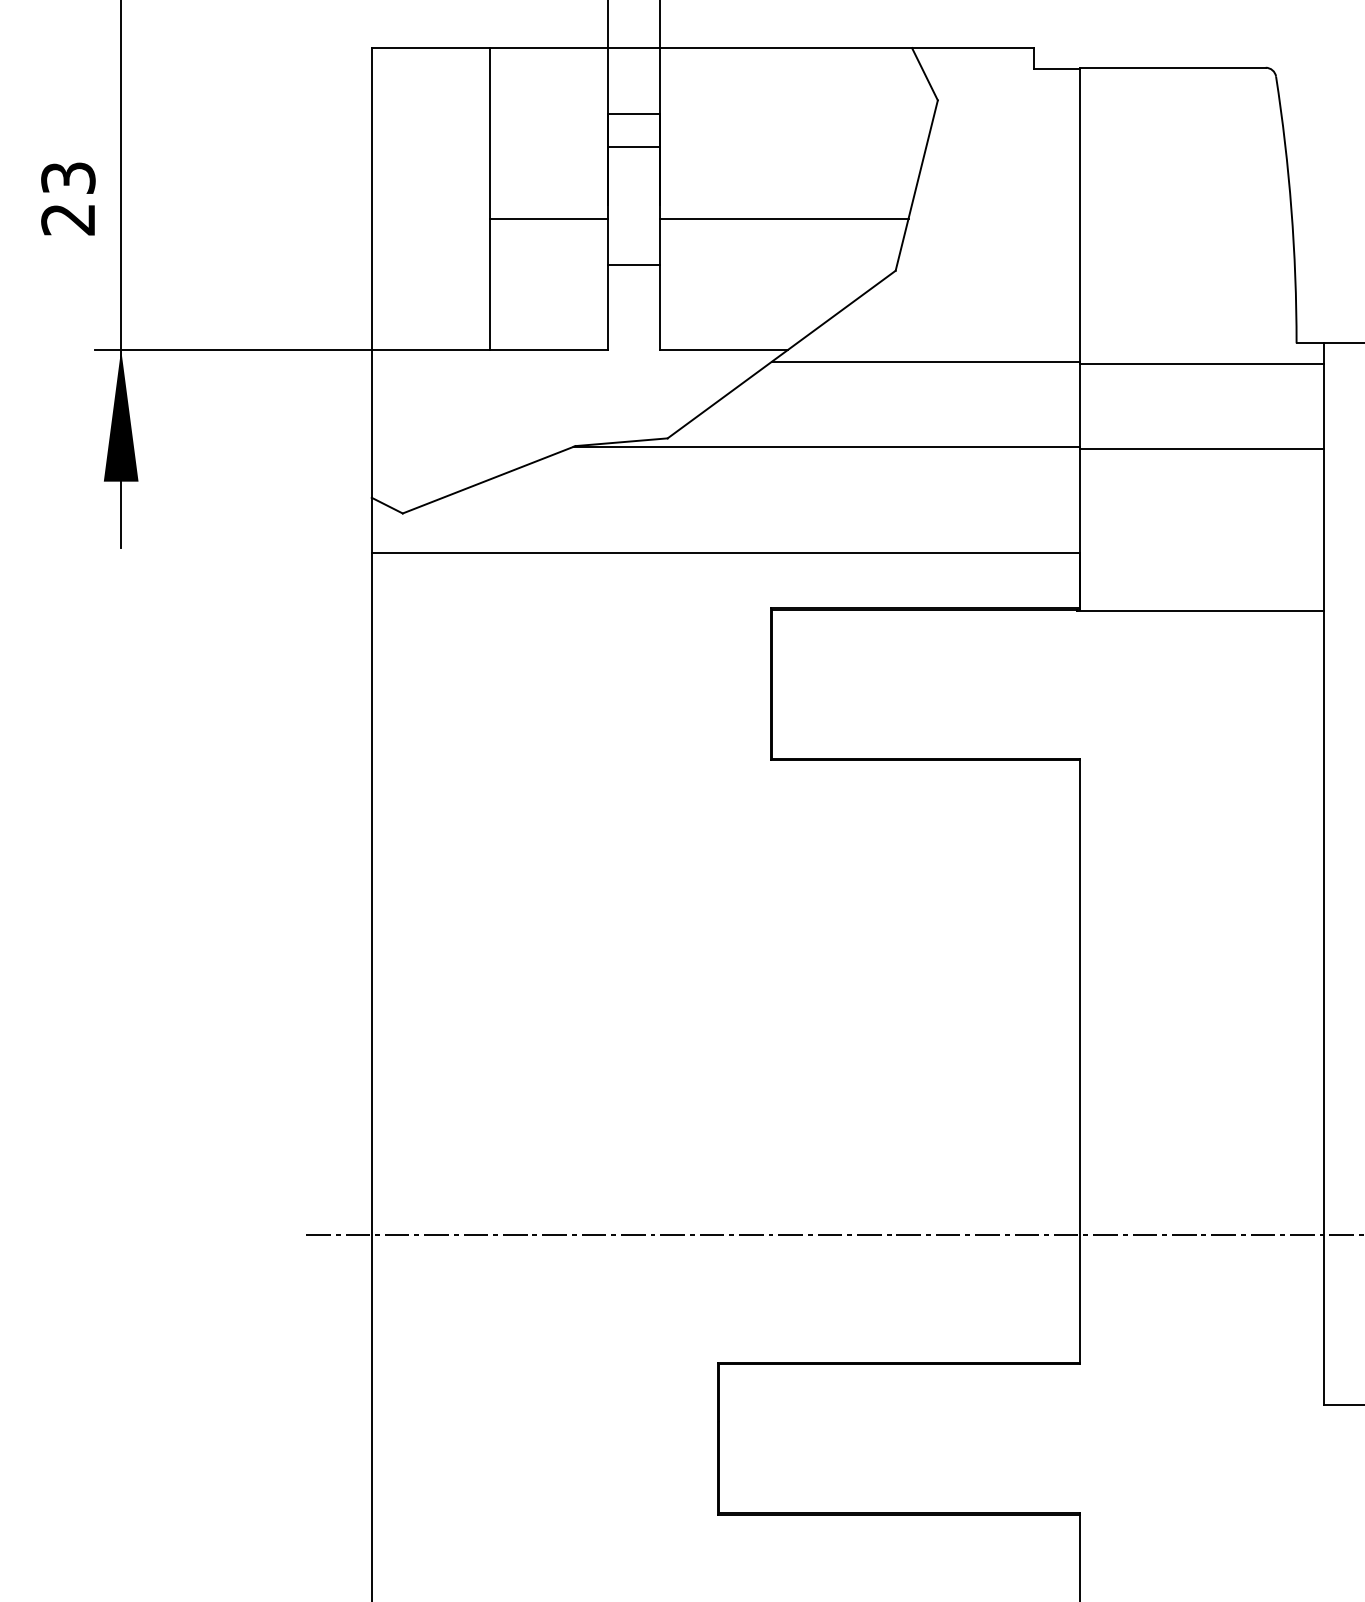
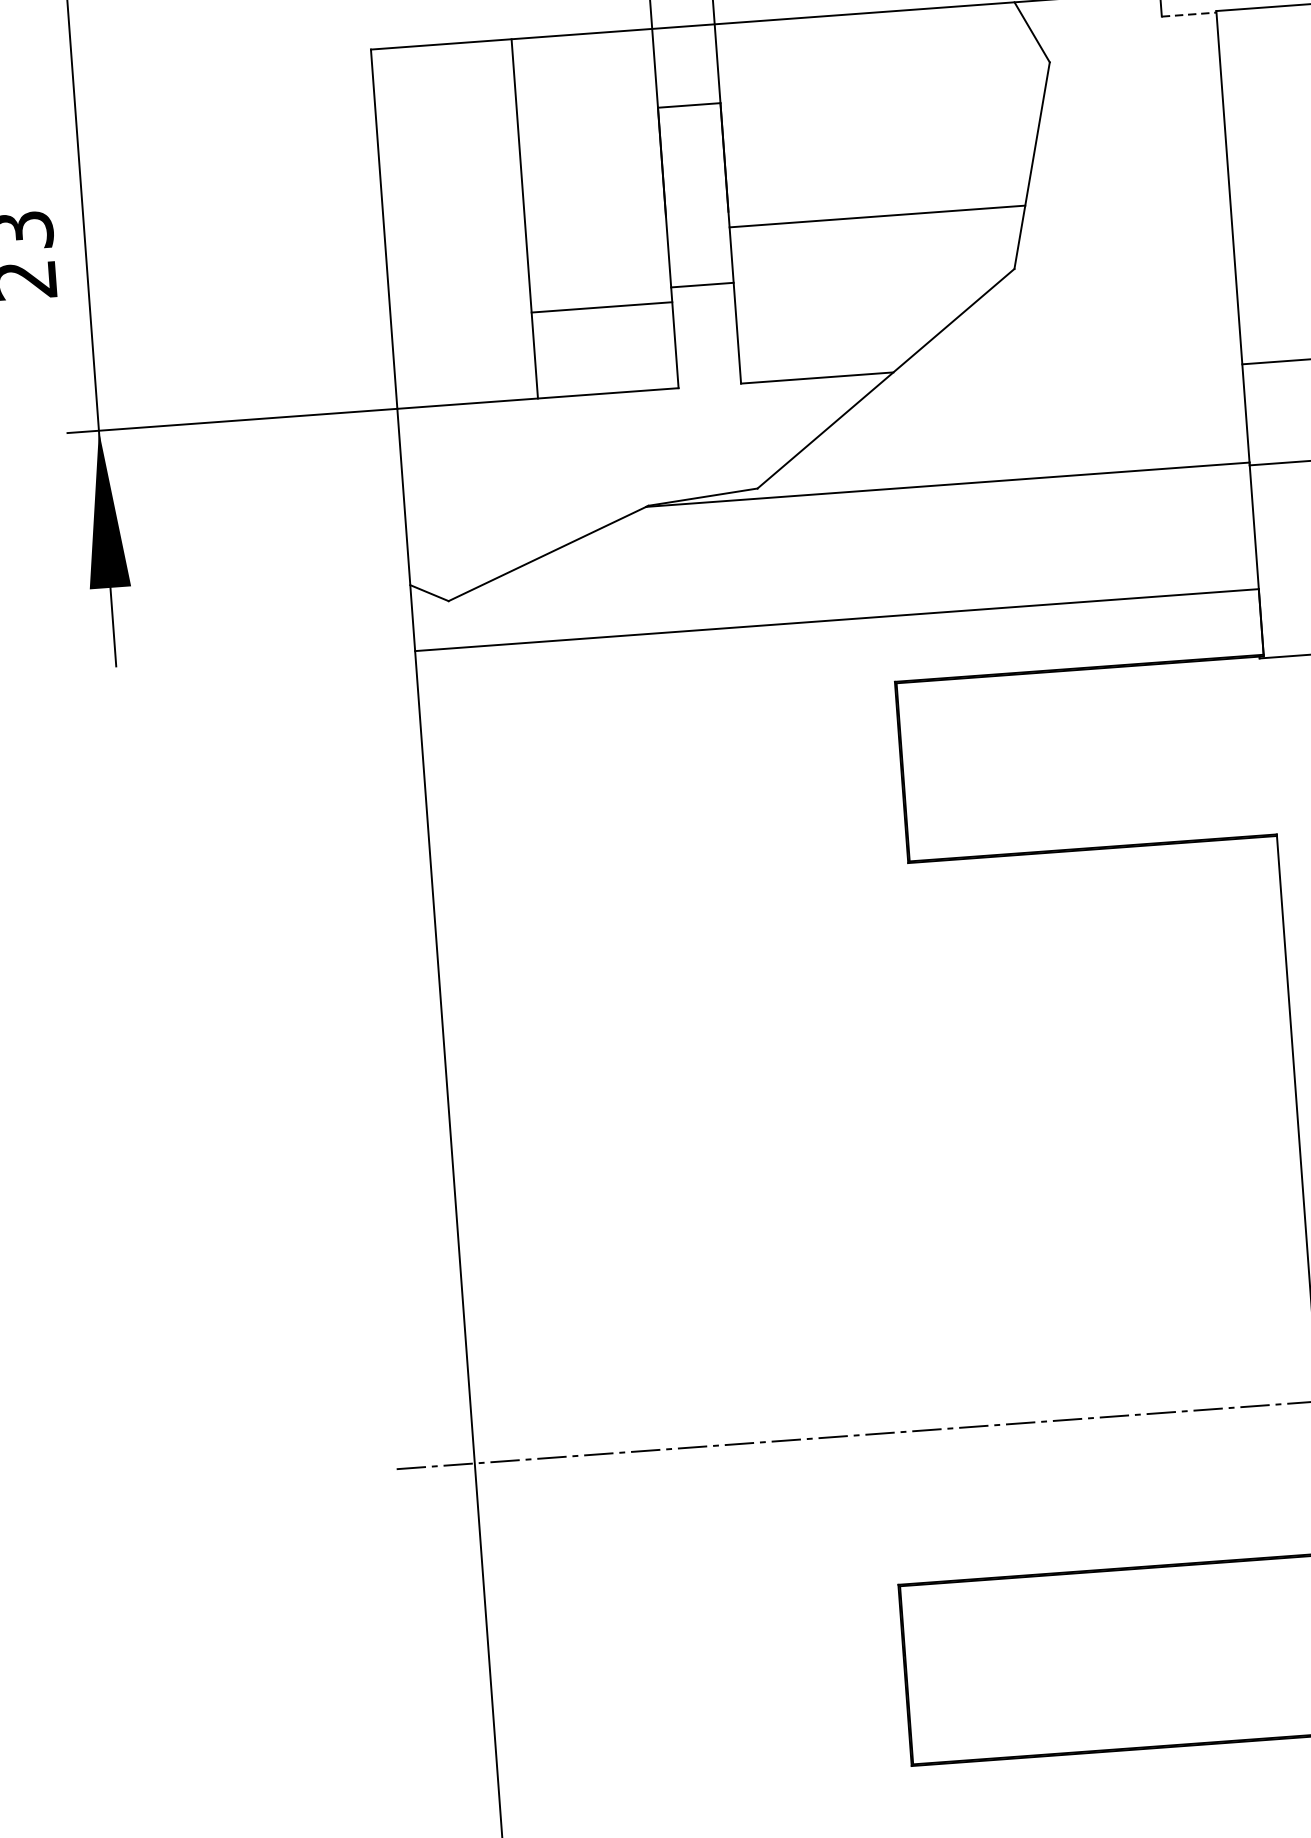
line: (1057, 69) -> (1189, 15), solid -> dashed
line: (633, 147) -> (691, 145), removed
line: (548, 218) -> (601, 307), moved
line: (926, 361) -> (1059, 374), removed

